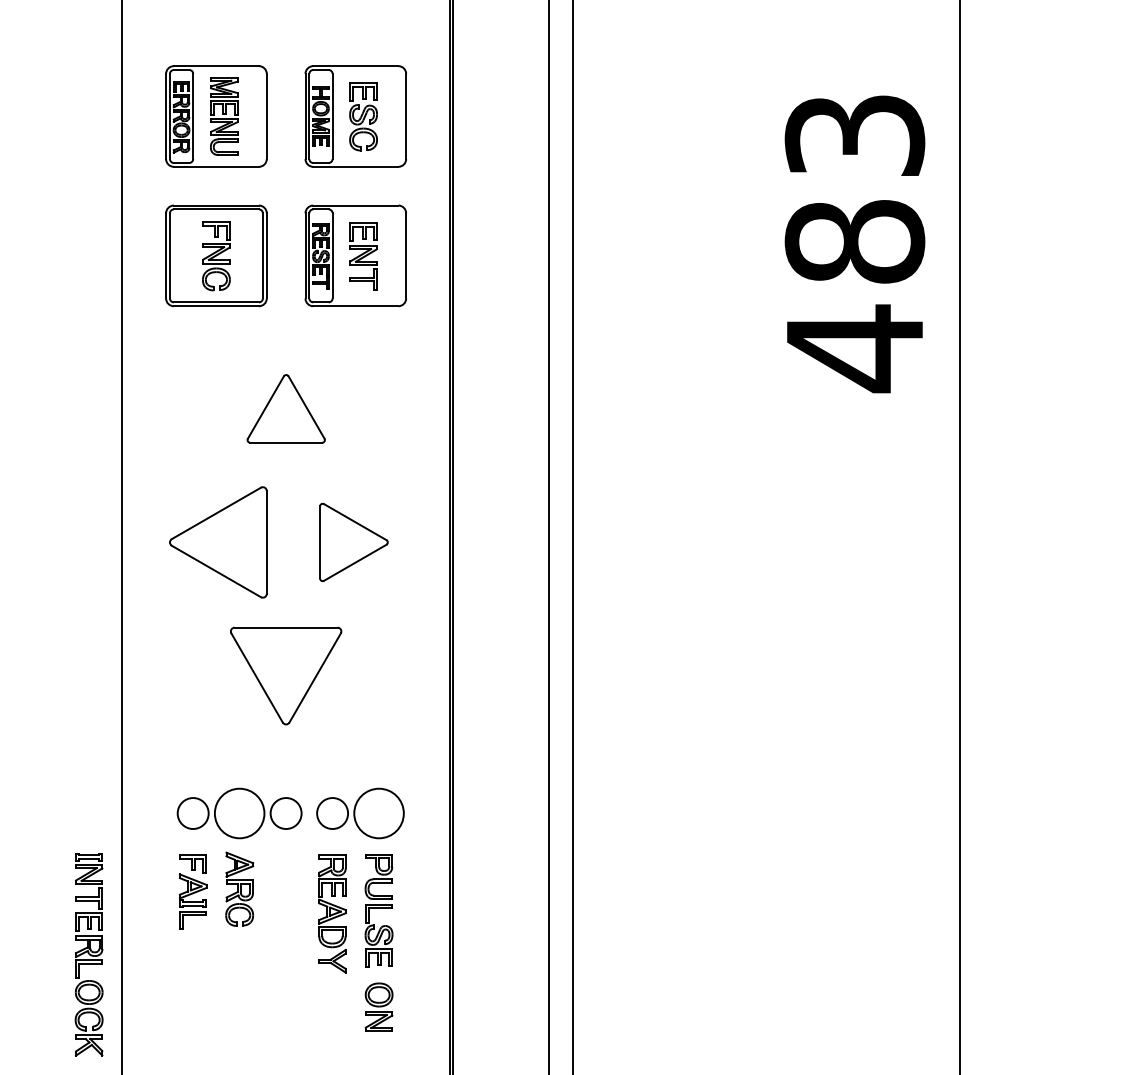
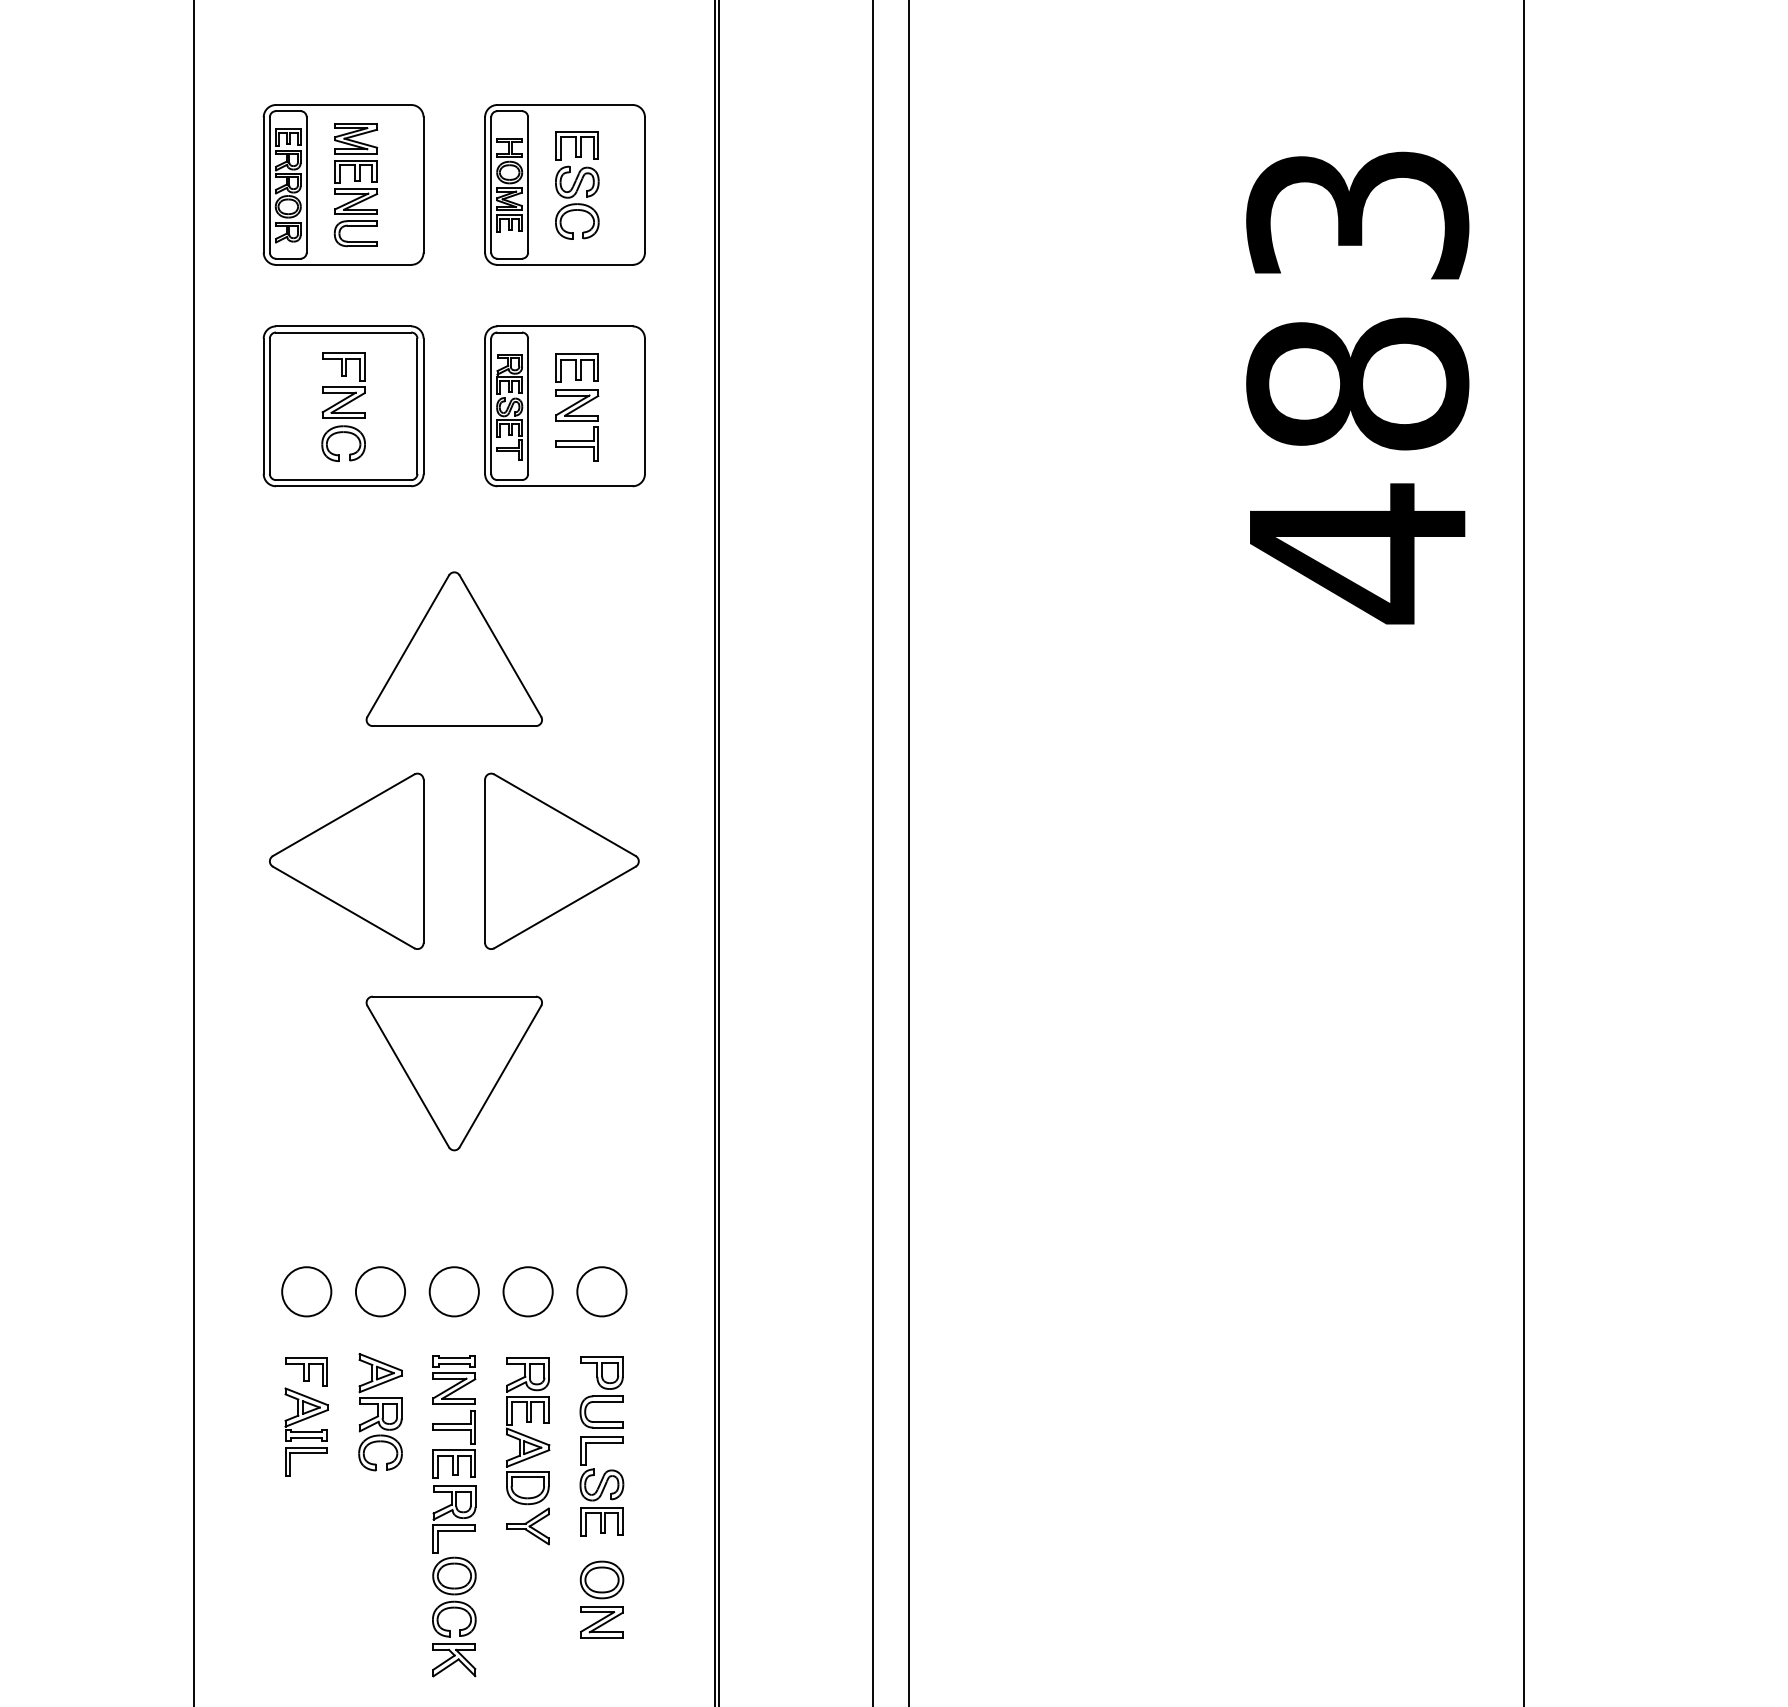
part: (286, 408) -> (454, 648), size x1.43
part: (353, 542) -> (561, 861), size x1.43
circle: (239, 813) -> (380, 1291), size x0.62
circle: (378, 813) -> (601, 1291), size x0.62
part: (88, 954) -> (453, 1515), moved

